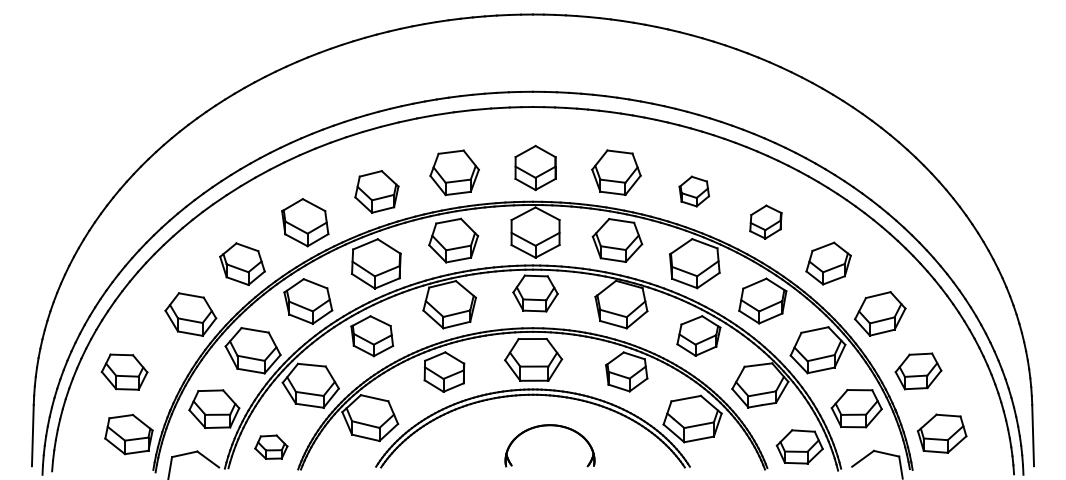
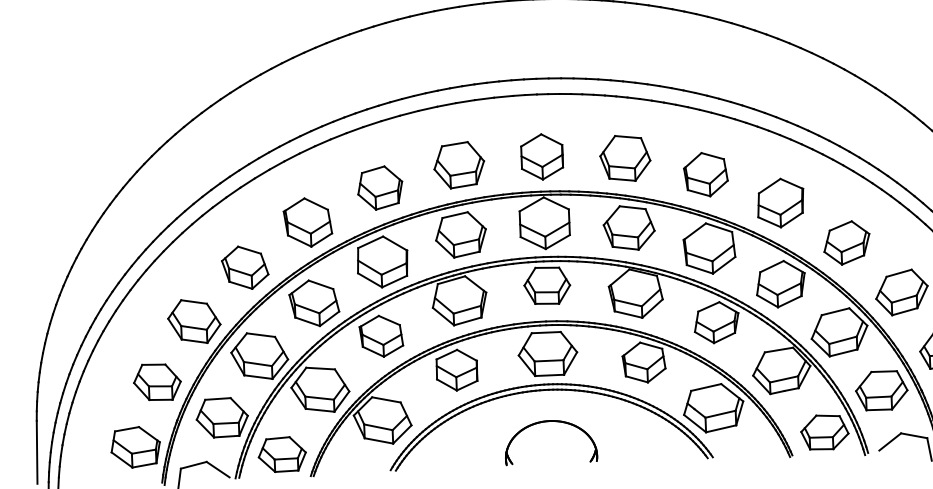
part: (694, 191) -> (706, 174), size x1.43
part: (765, 221) -> (780, 202), size x1.43
part: (124, 371) -> (157, 381), moved
part: (549, 426) -> (549, 422), moved
part: (271, 446) -> (282, 453), size x1.43

